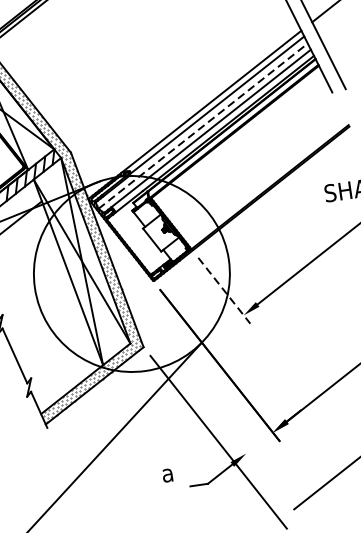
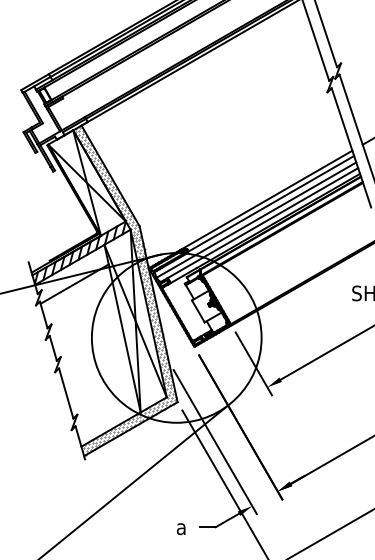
line: (203, 125) -> (256, 219), dashed -> solid
line: (225, 291) -> (254, 364), dashed -> solid
line: (192, 387) -> (214, 442), added
text: (166, 476) -> (180, 529), moved

